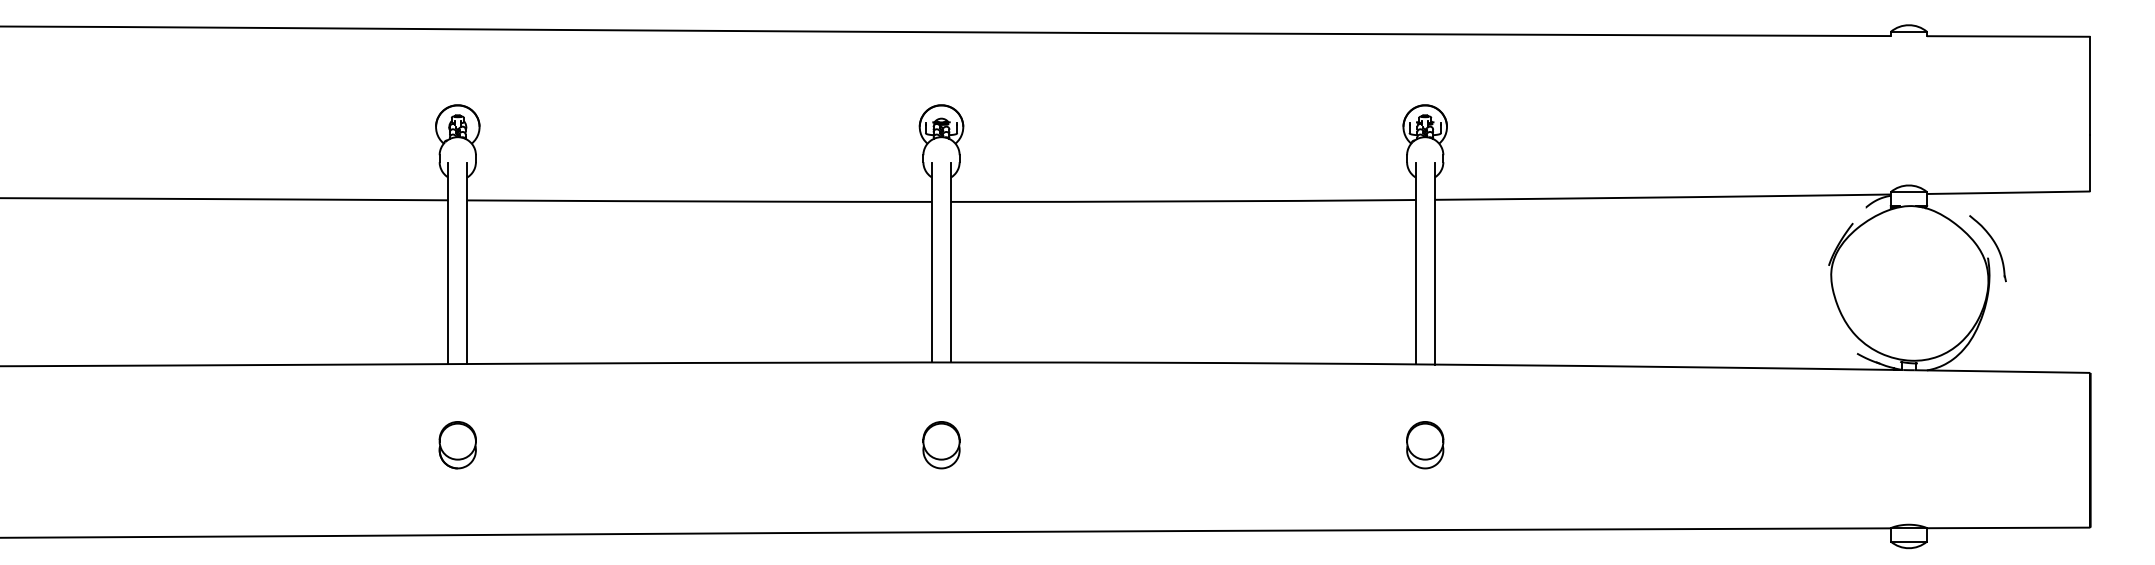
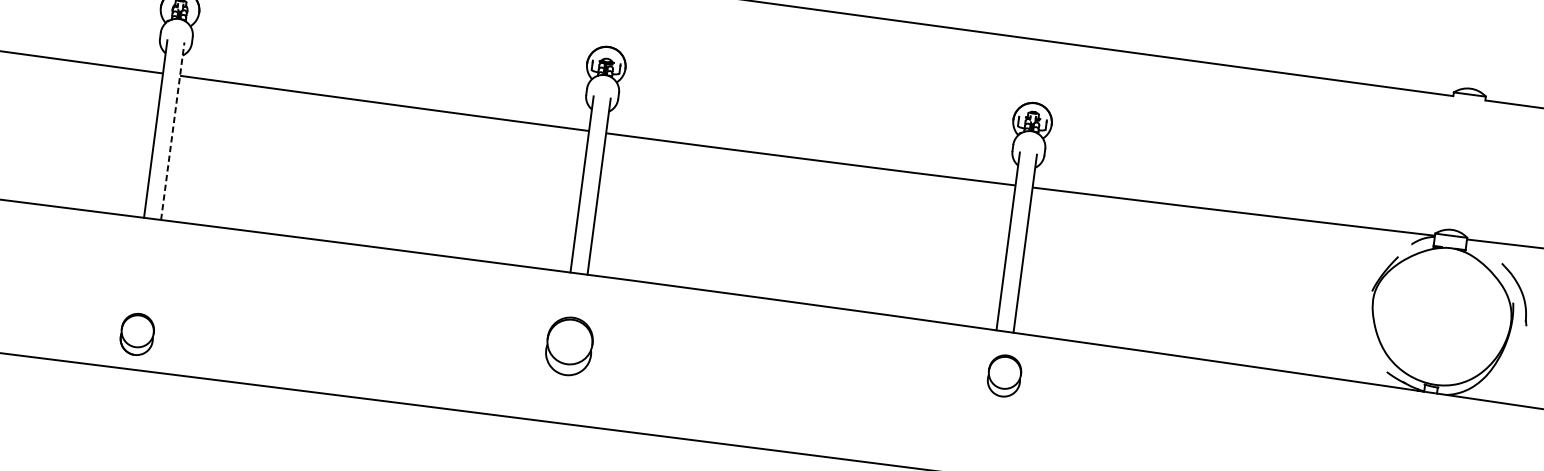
line: (467, 263) -> (172, 131), solid -> dashed
part: (457, 445) -> (137, 334), moved
part: (941, 445) -> (569, 346), size x1.4
part: (1425, 445) -> (1004, 376), moved

